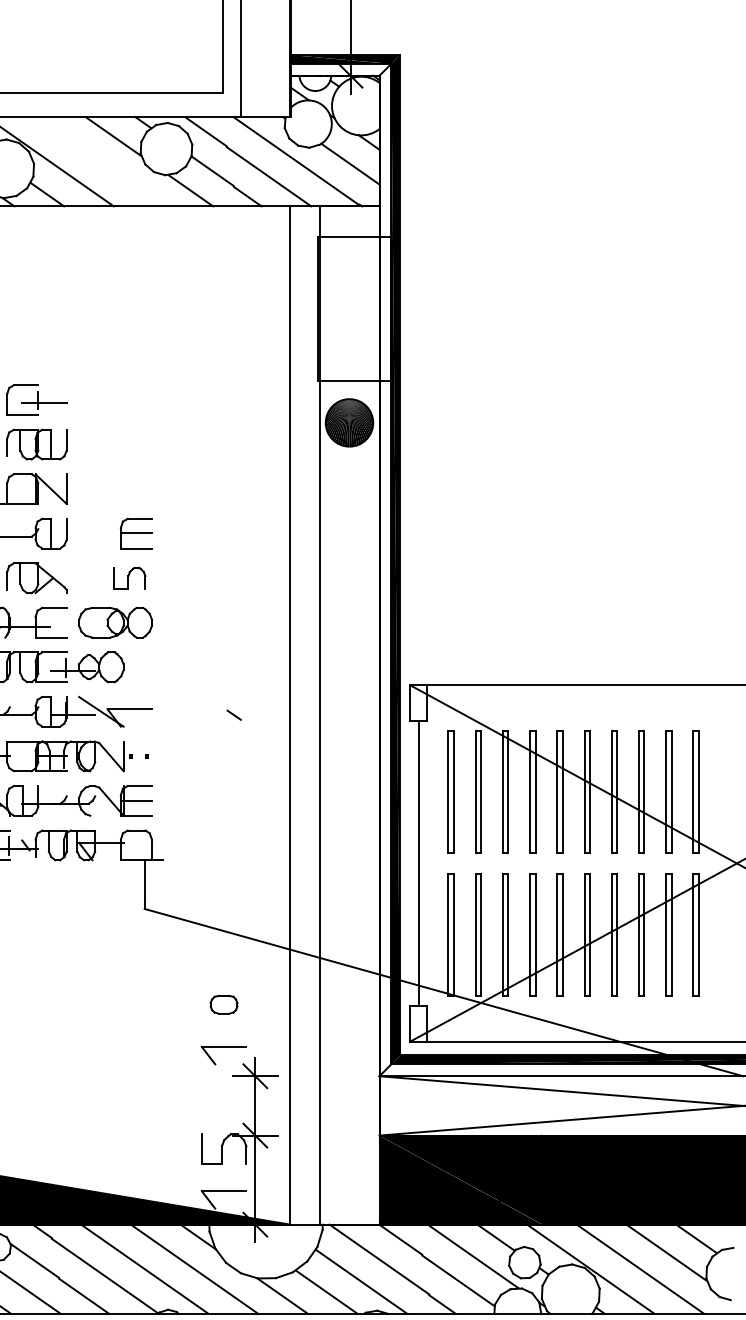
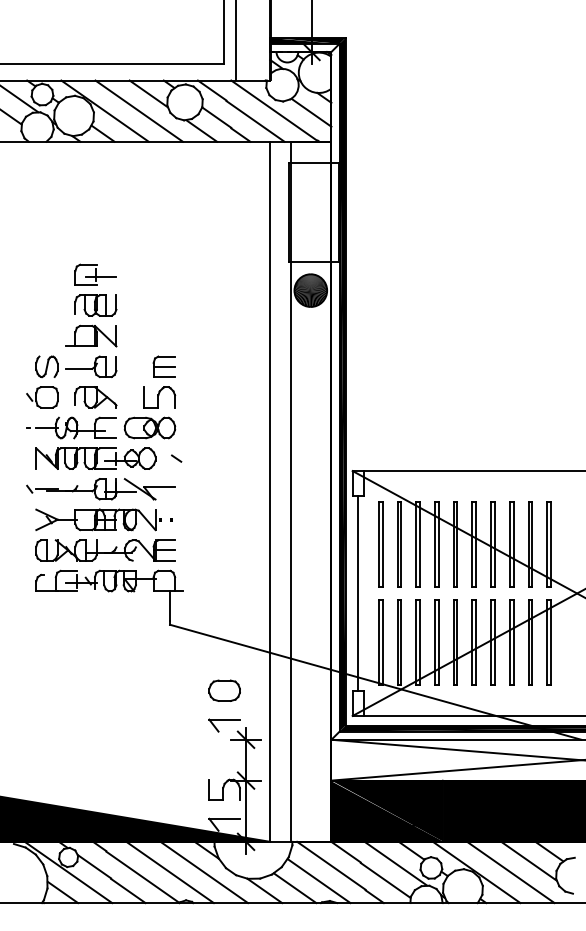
line: (98, 160) -> (138, 110), added
part: (129, 578) -> (159, 397), size x1.43
line: (234, 715) -> (176, 458), moved
part: (223, 1004) -> (224, 690), size x1.67

